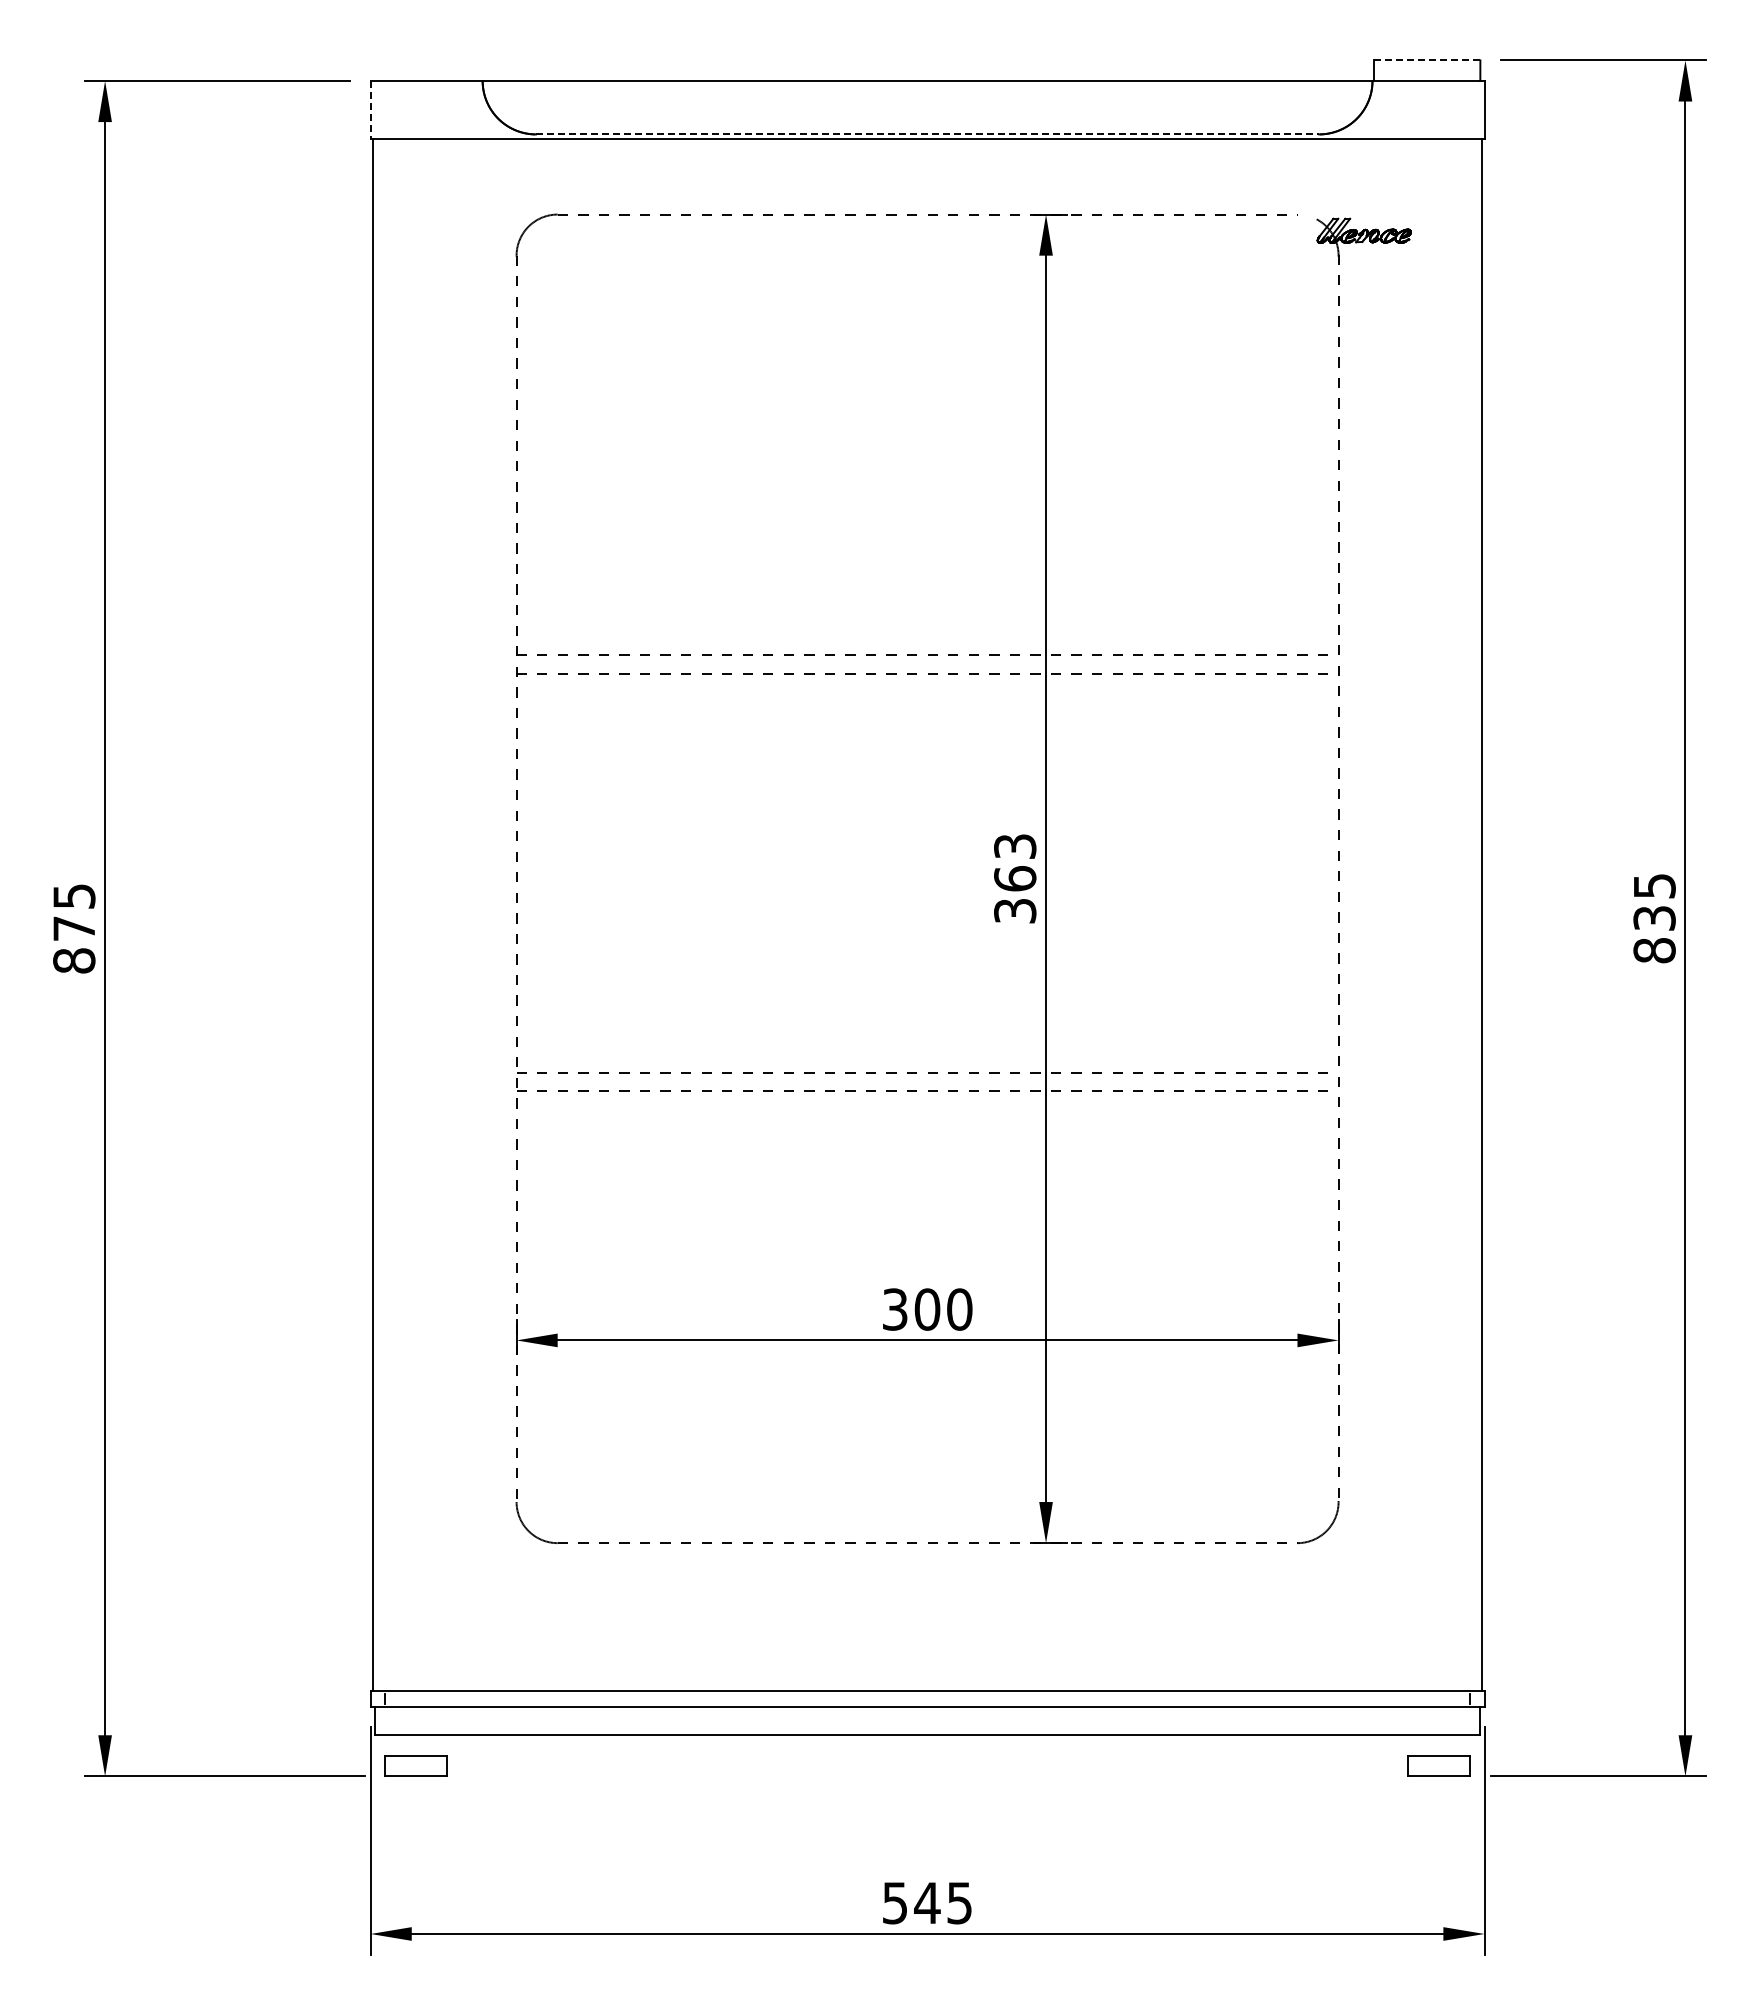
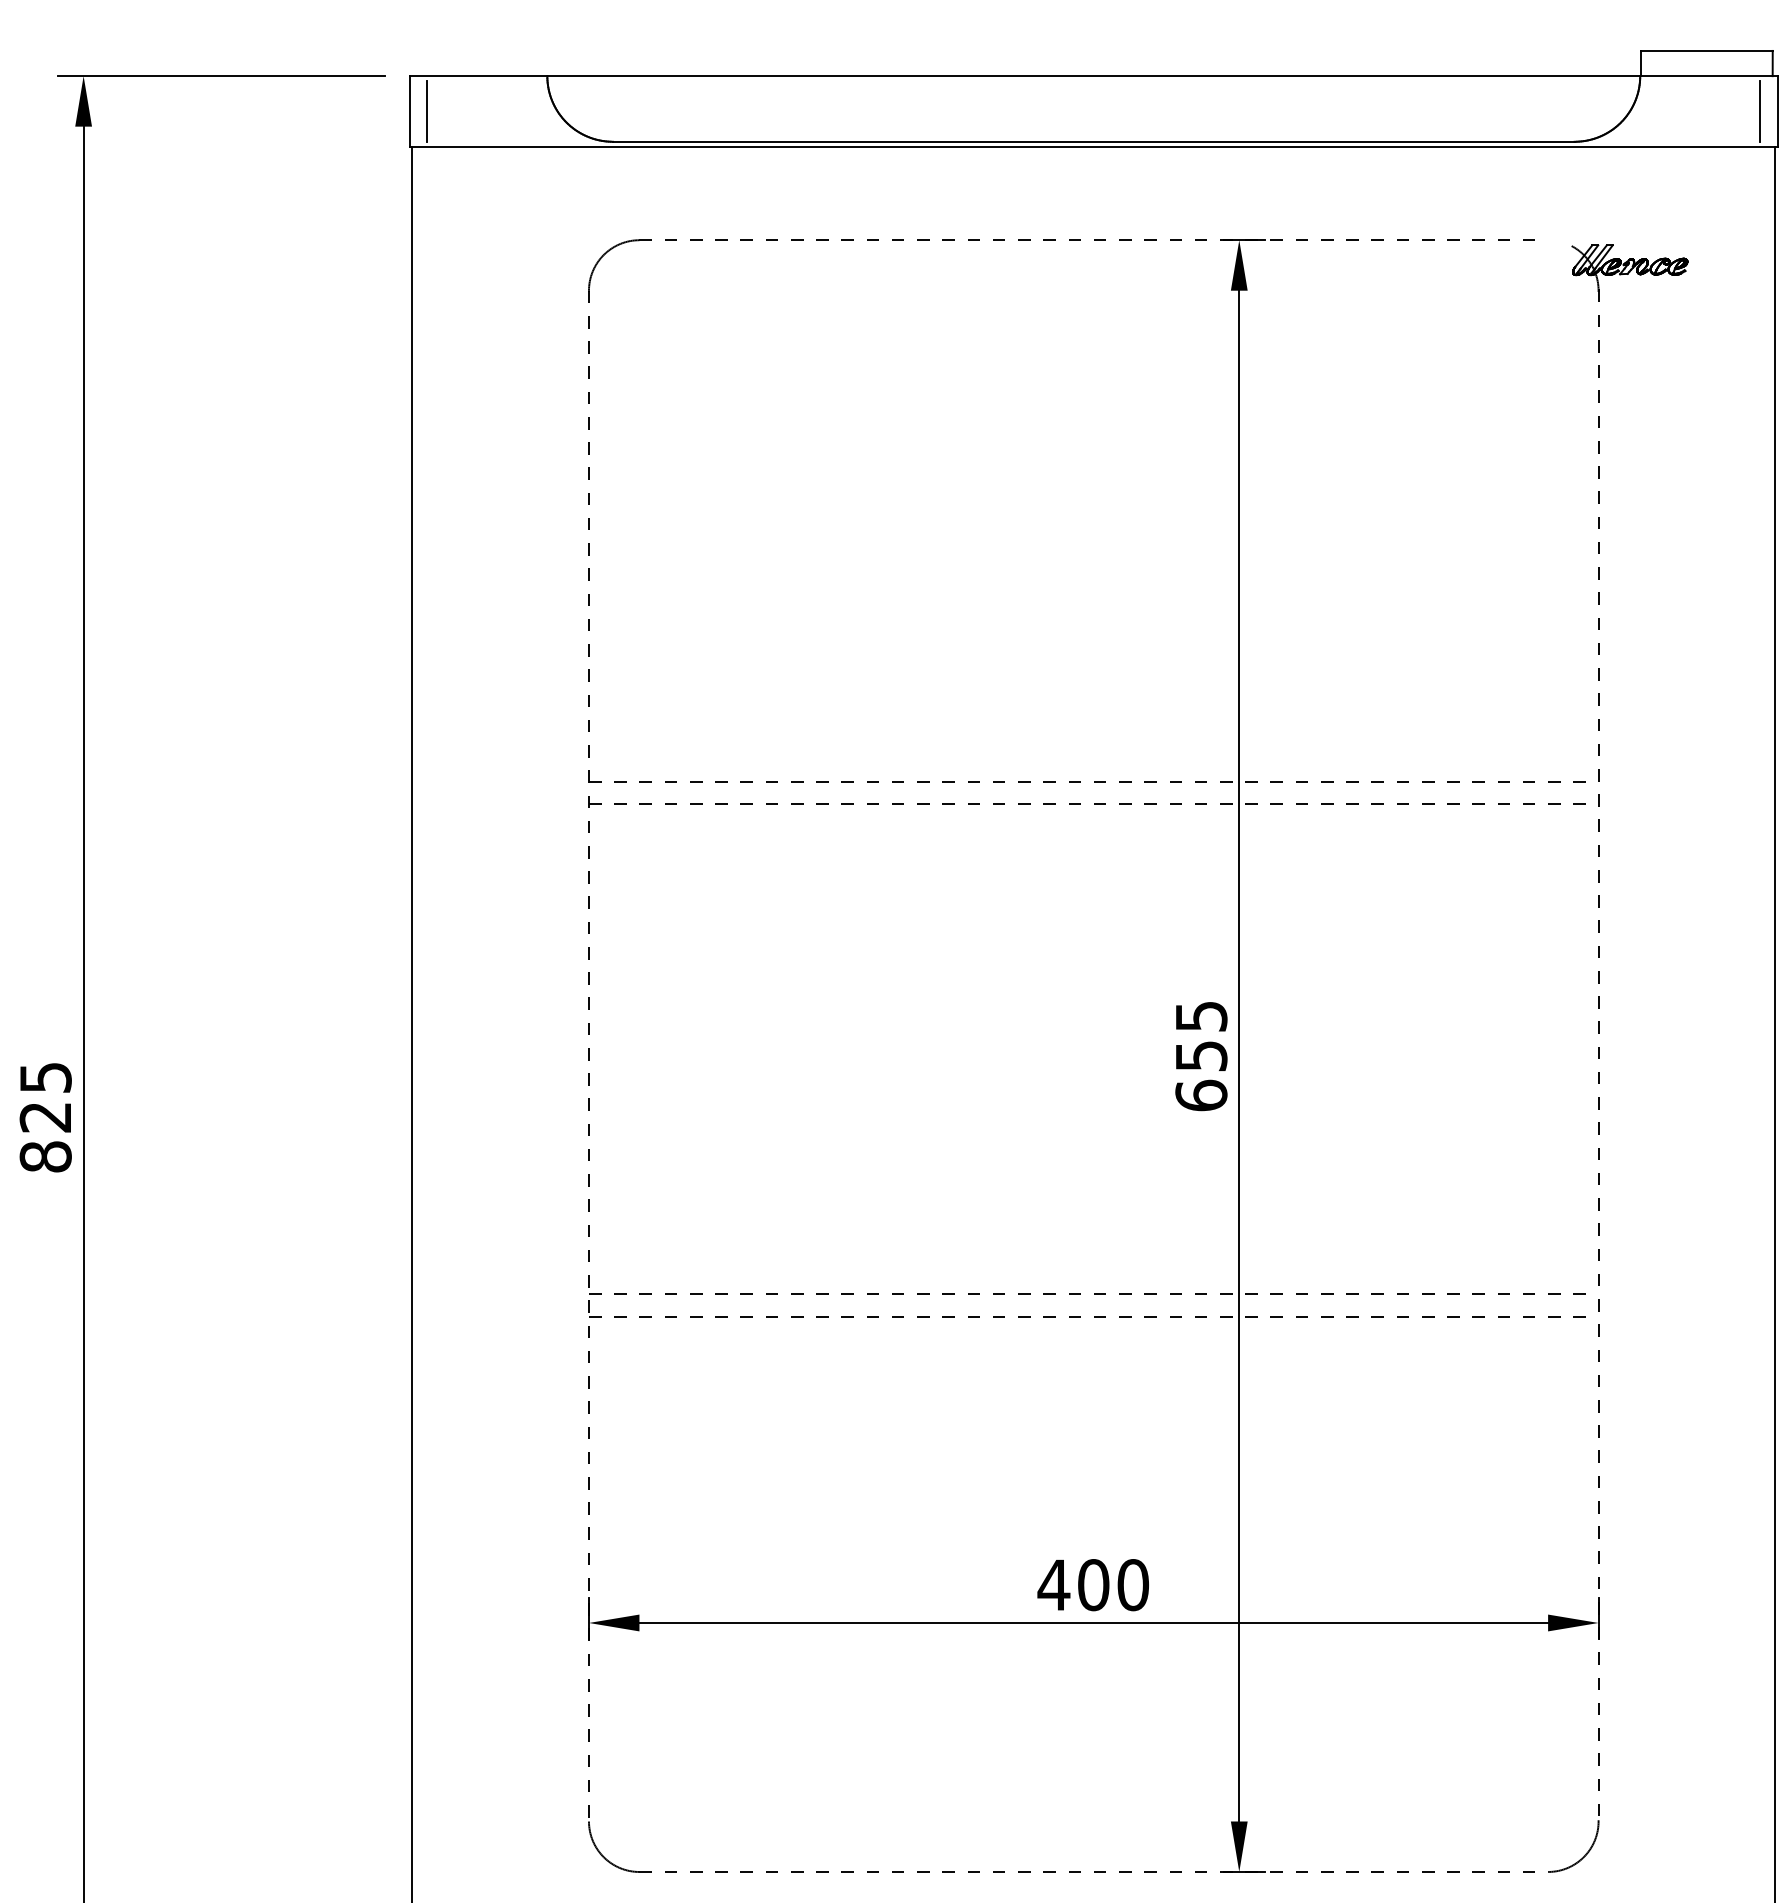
line: (1427, 60) -> (1707, 50), dashed -> solid
line: (370, 109) -> (409, 111), dashed -> solid
line: (385, 109) -> (427, 111), added
line: (1470, 109) -> (1760, 111), added
line: (928, 134) -> (1094, 141), dashed -> solid
text: (1015, 878) -> (1201, 1055), 363 -> 655
text: (73, 928) -> (44, 1117), 875 -> 825
text: (894, 1309) -> (1053, 1585), 300 -> 400

